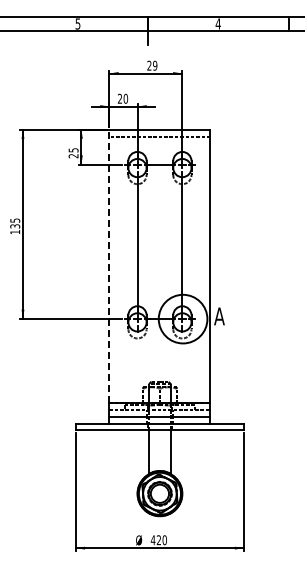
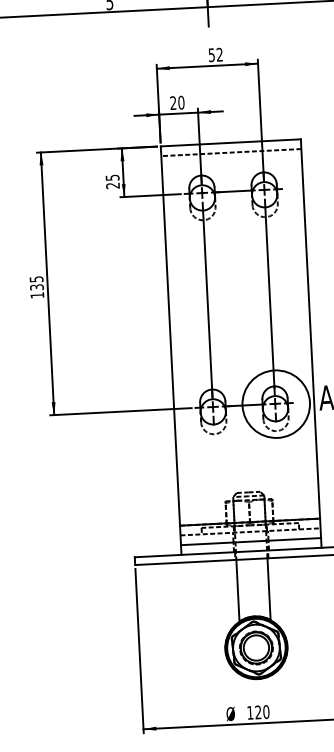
text: (152, 65) -> (216, 54), 29 -> 52
line: (109, 266) -> (170, 336), dashed -> solid
text: (152, 540) -> (249, 713), 420 -> 120

